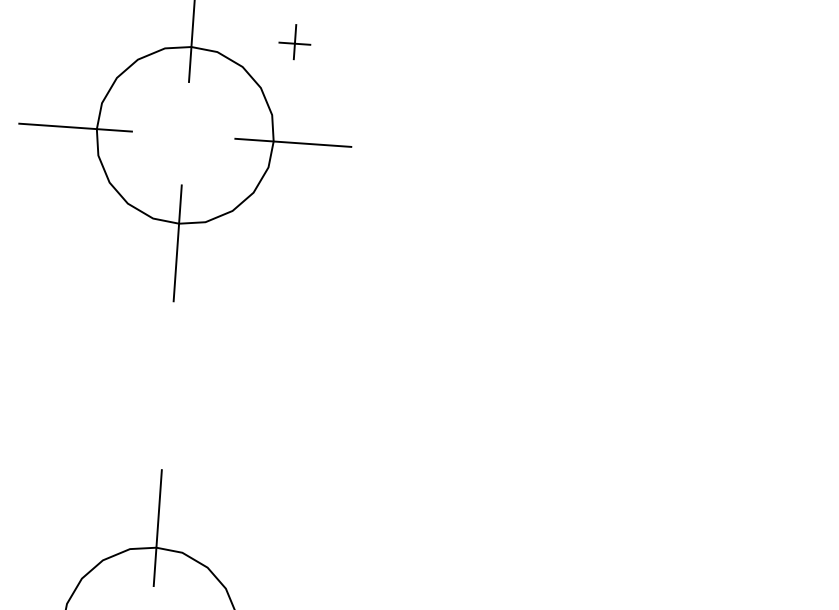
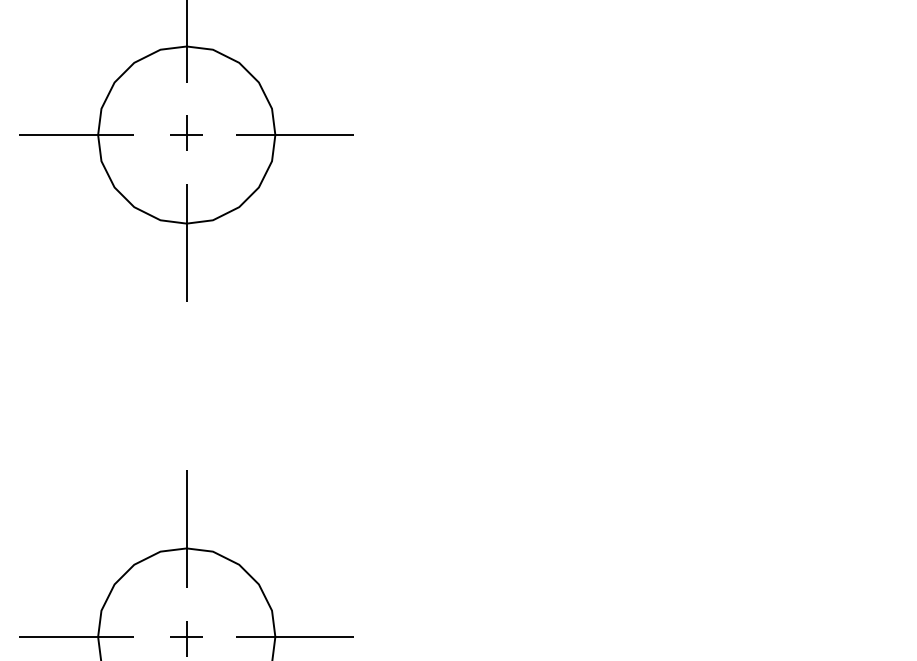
part: (294, 41) -> (186, 132), moved

